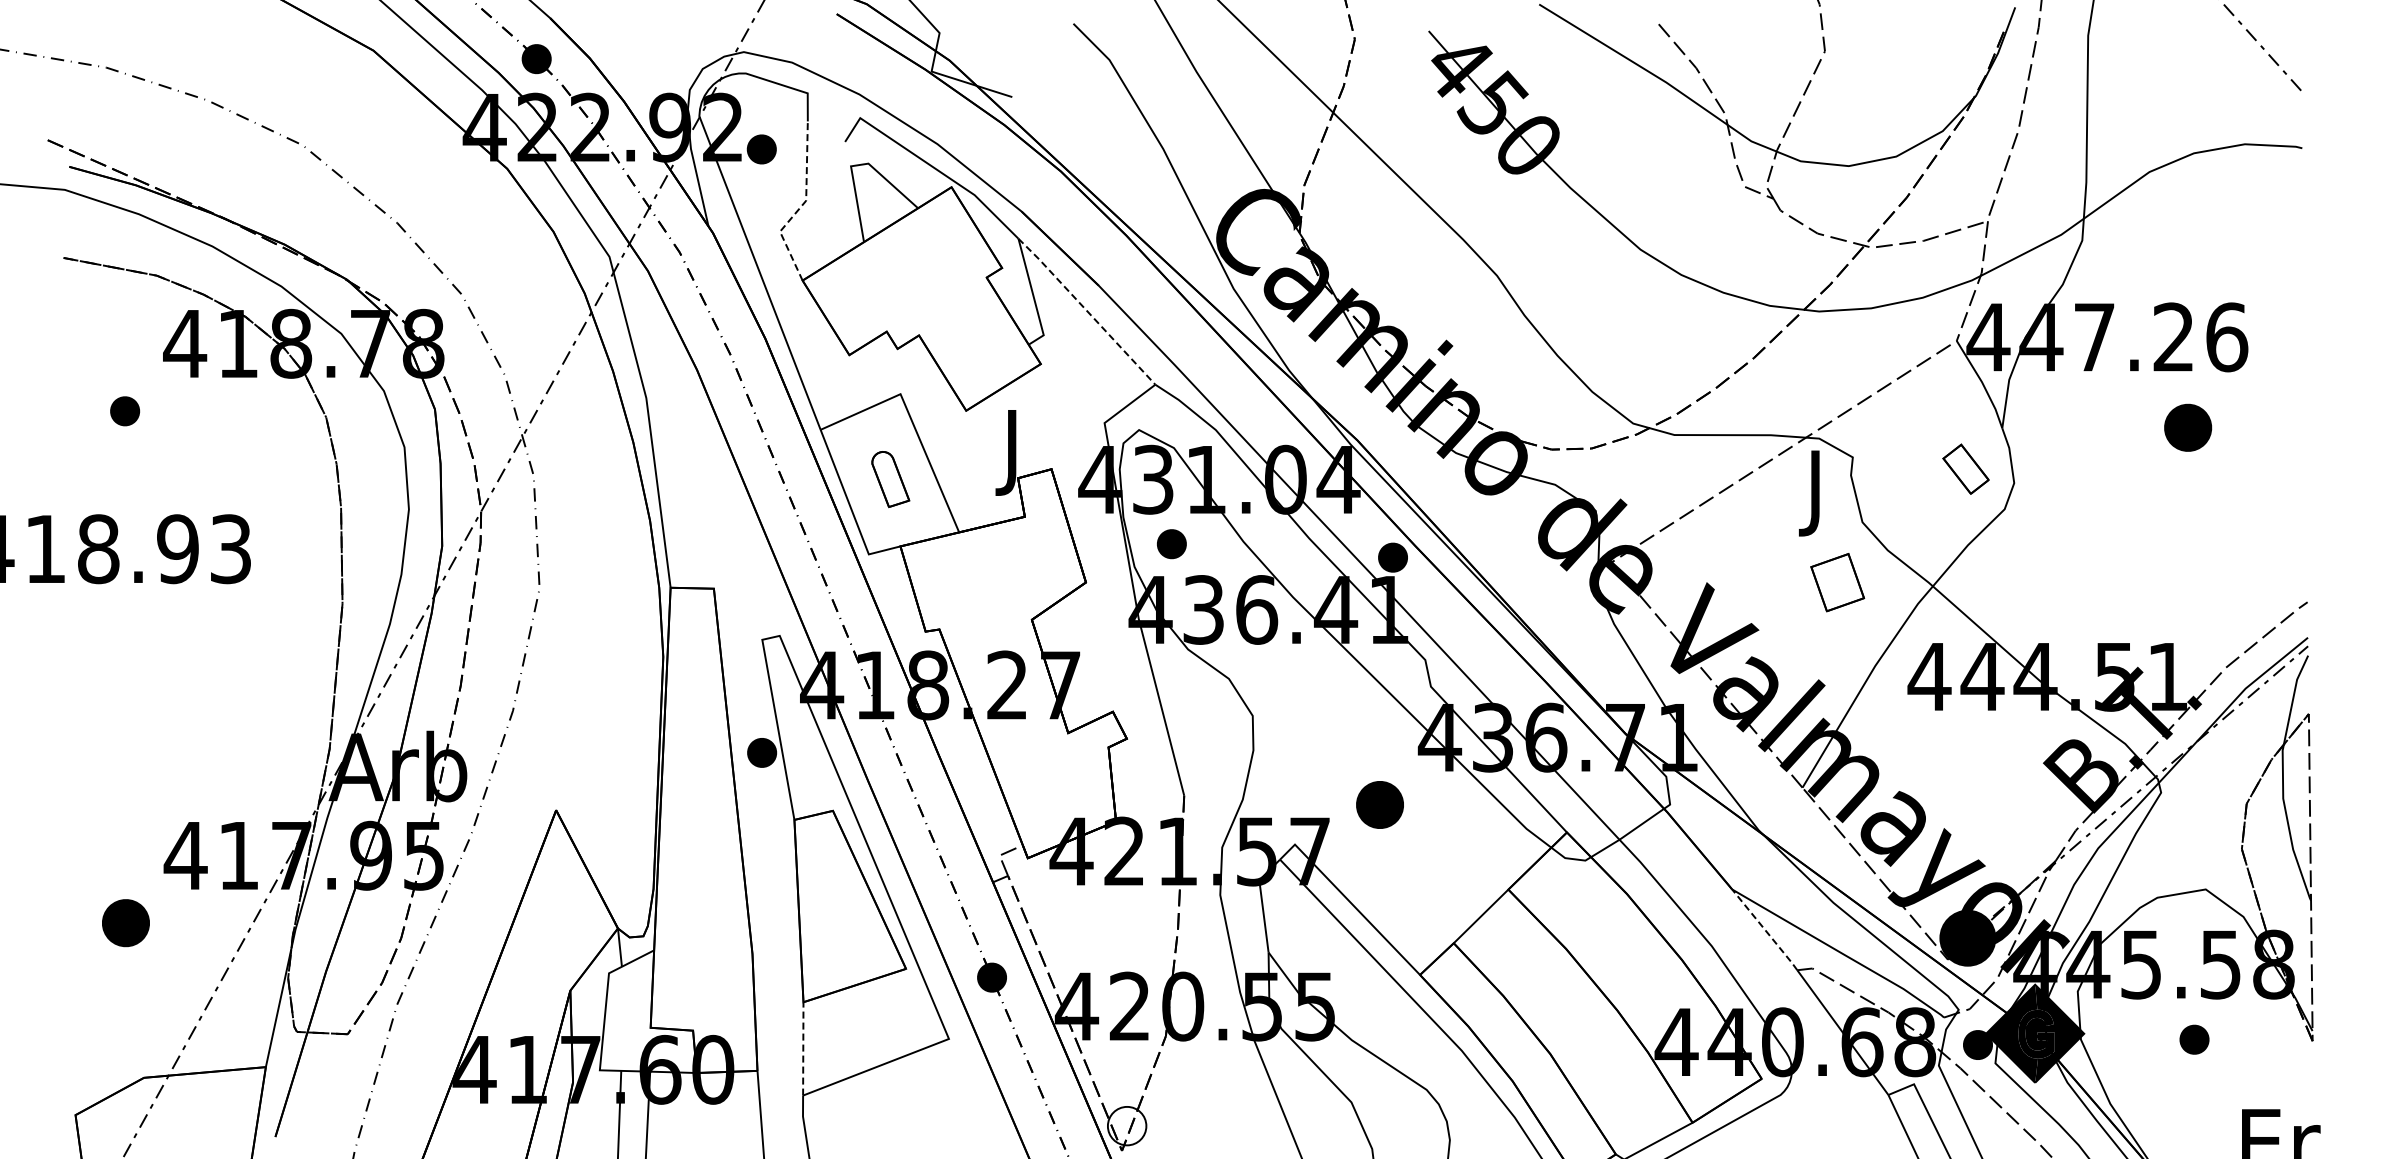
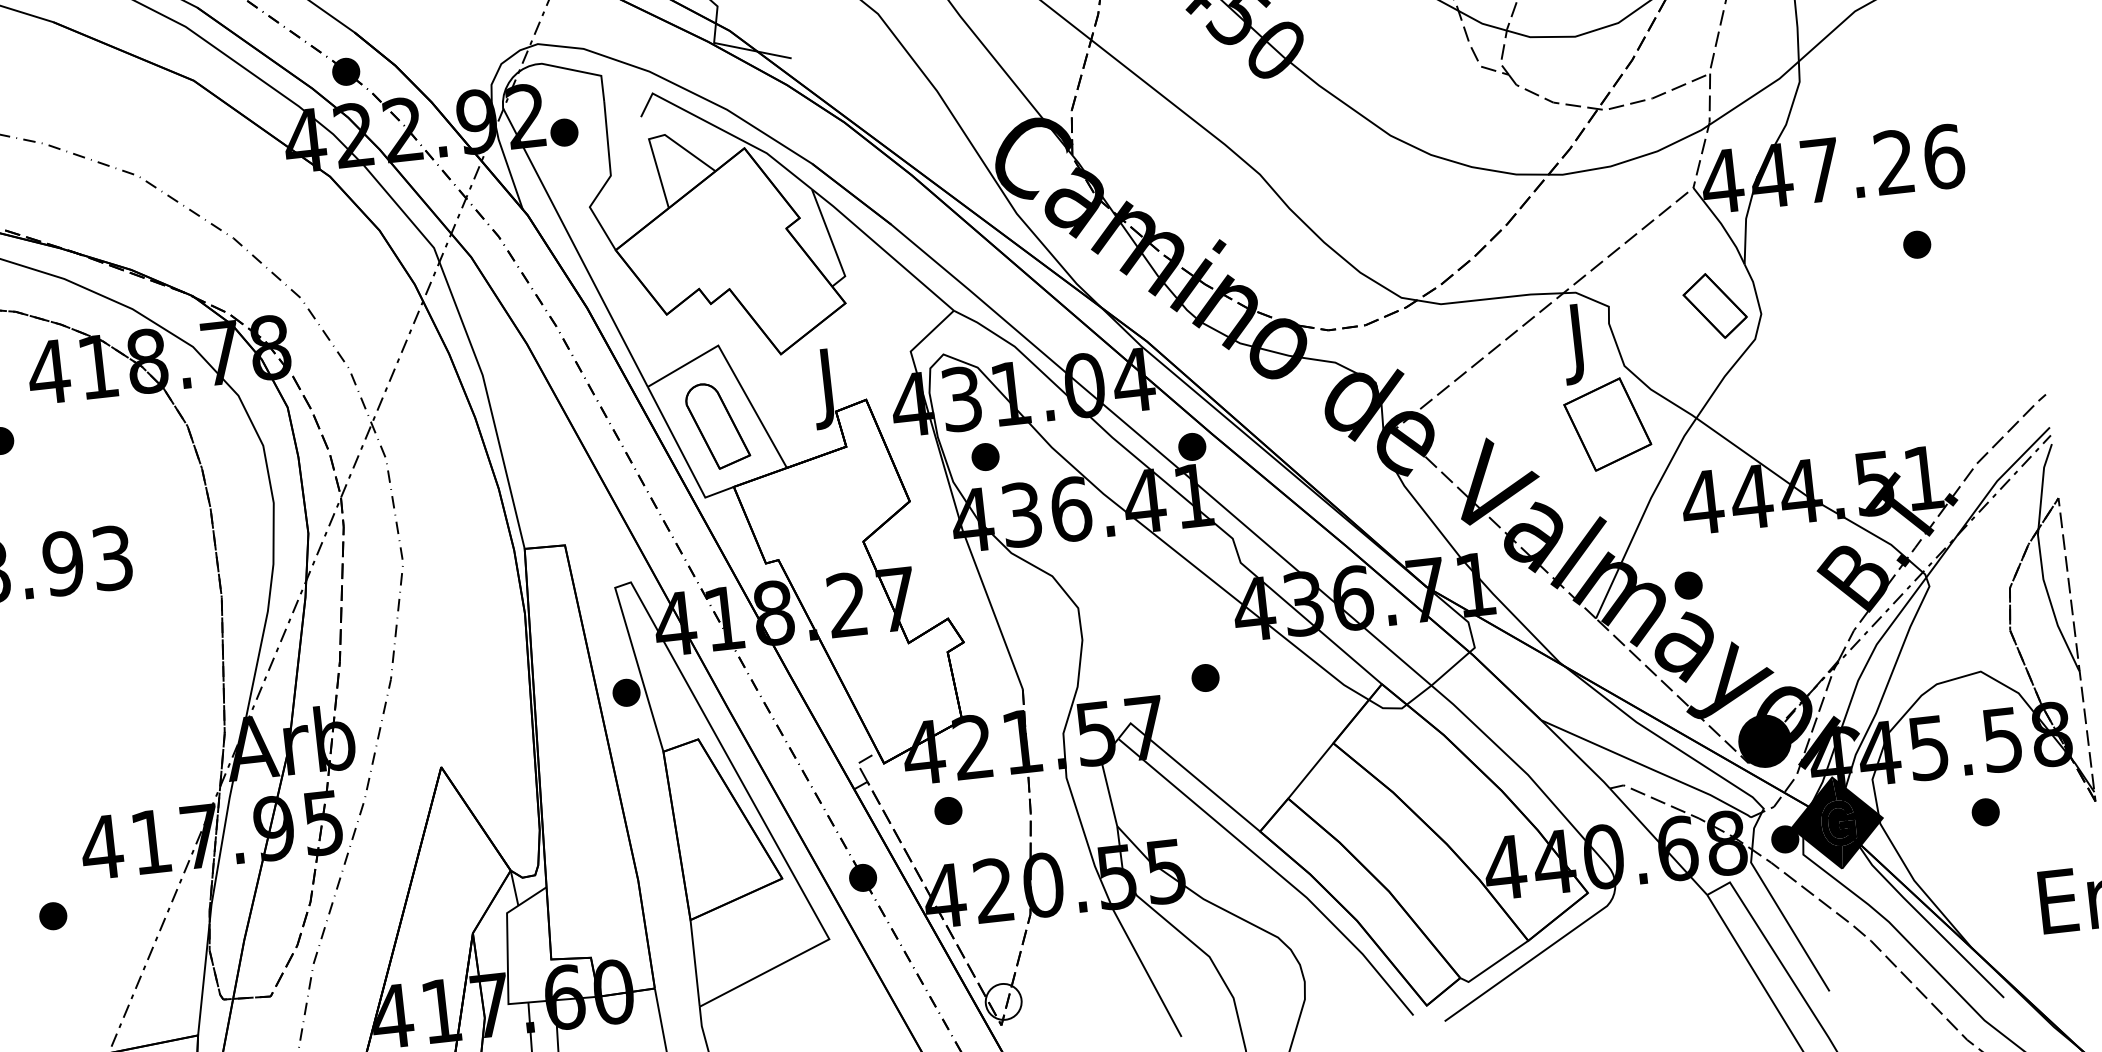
line: (801, 206) -> (607, 181), dashed -> solid
line: (1087, 311) -> (883, 249), dashed -> solid
part: (2188, 427) -> (1917, 244), size x0.62
part: (1965, 469) -> (1714, 306), size x1.43
part: (890, 479) -> (717, 425), size x1.67
part: (1837, 582) -> (1607, 424), size x1.67
part: (1904, 763) -> (1688, 585), added
part: (1379, 805) -> (1205, 678), size x0.62
part: (1090, 916) -> (948, 811), added
part: (125, 923) -> (53, 916), size x0.62
line: (1765, 930) -> (1576, 754), dashed -> solid
line: (803, 1048) -> (695, 963), dashed -> solid

